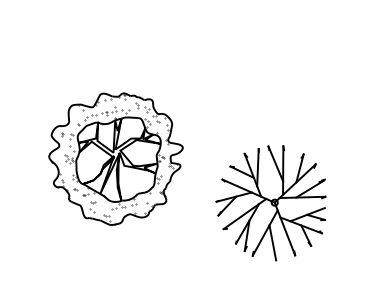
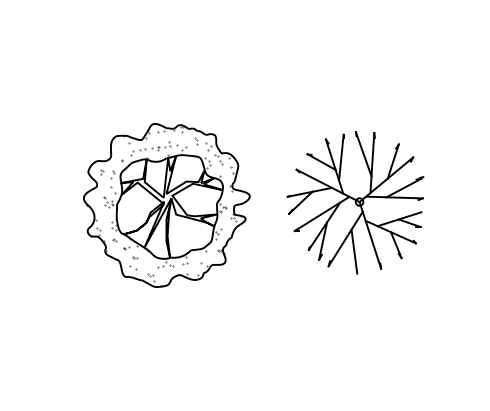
part: (271, 203) -> (355, 202), moved

